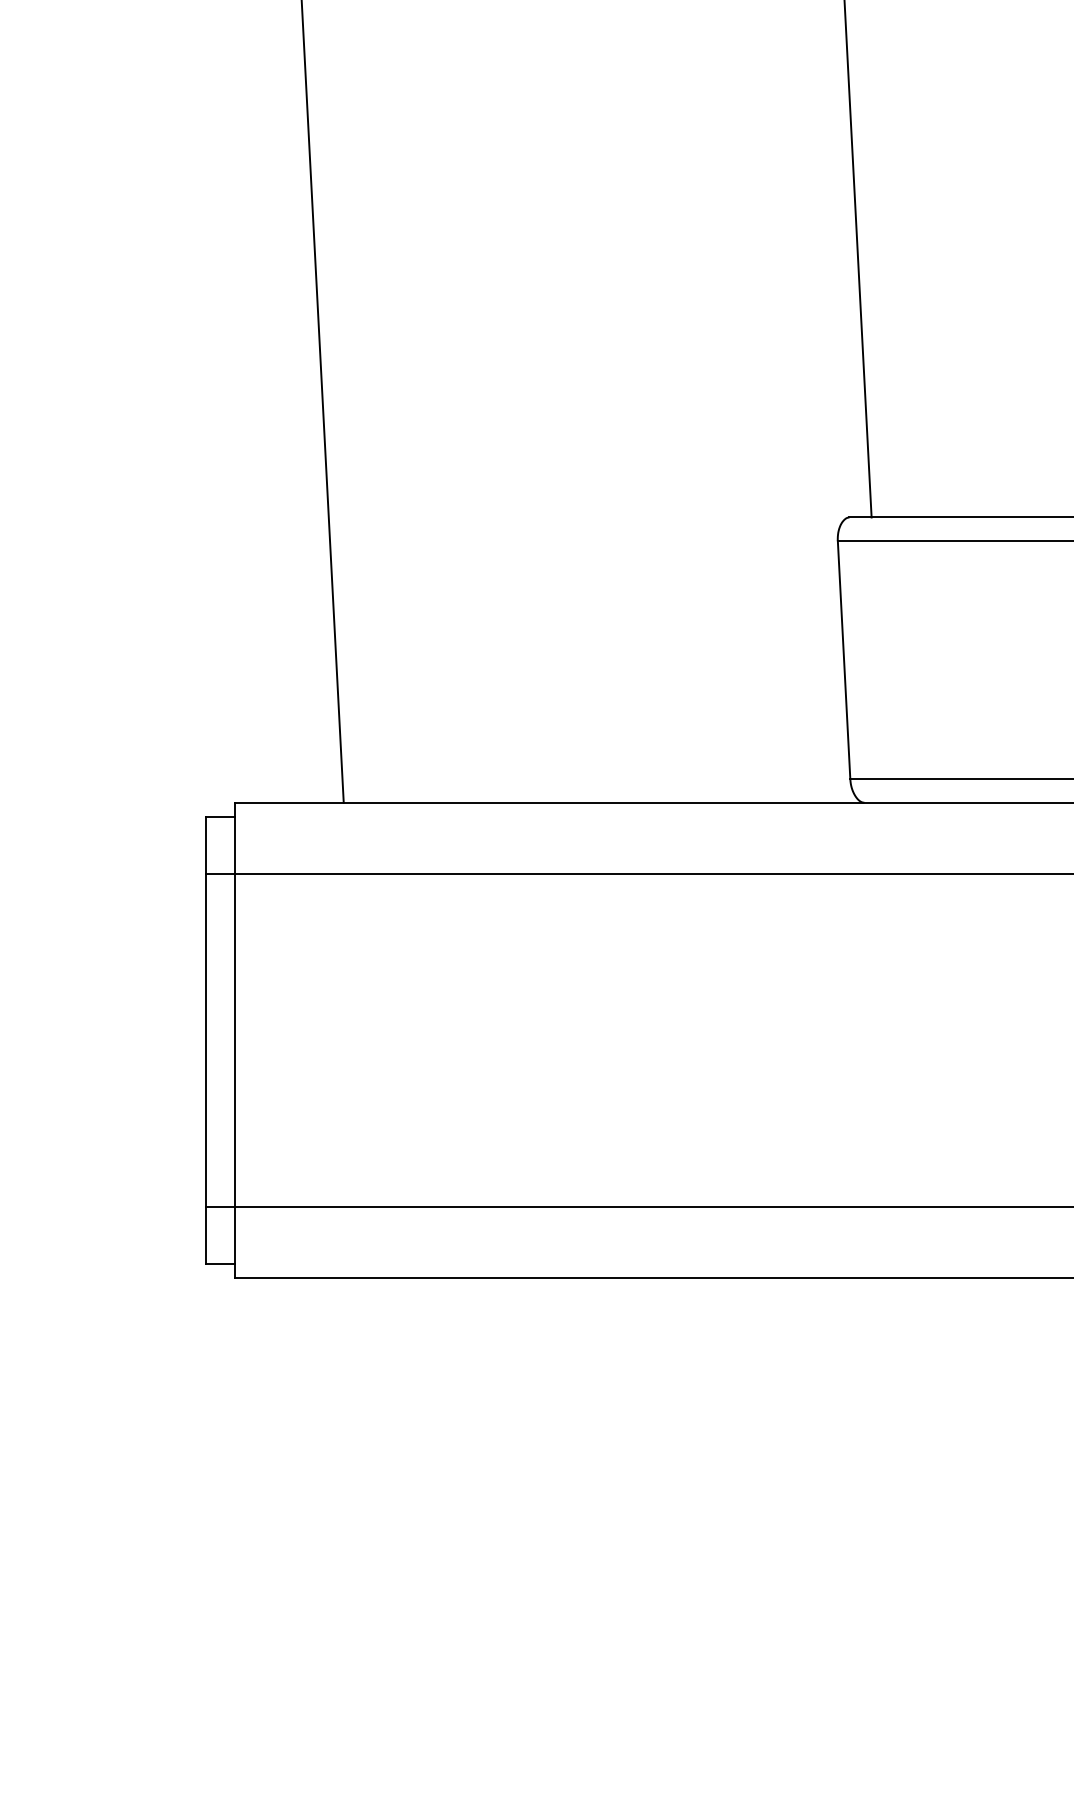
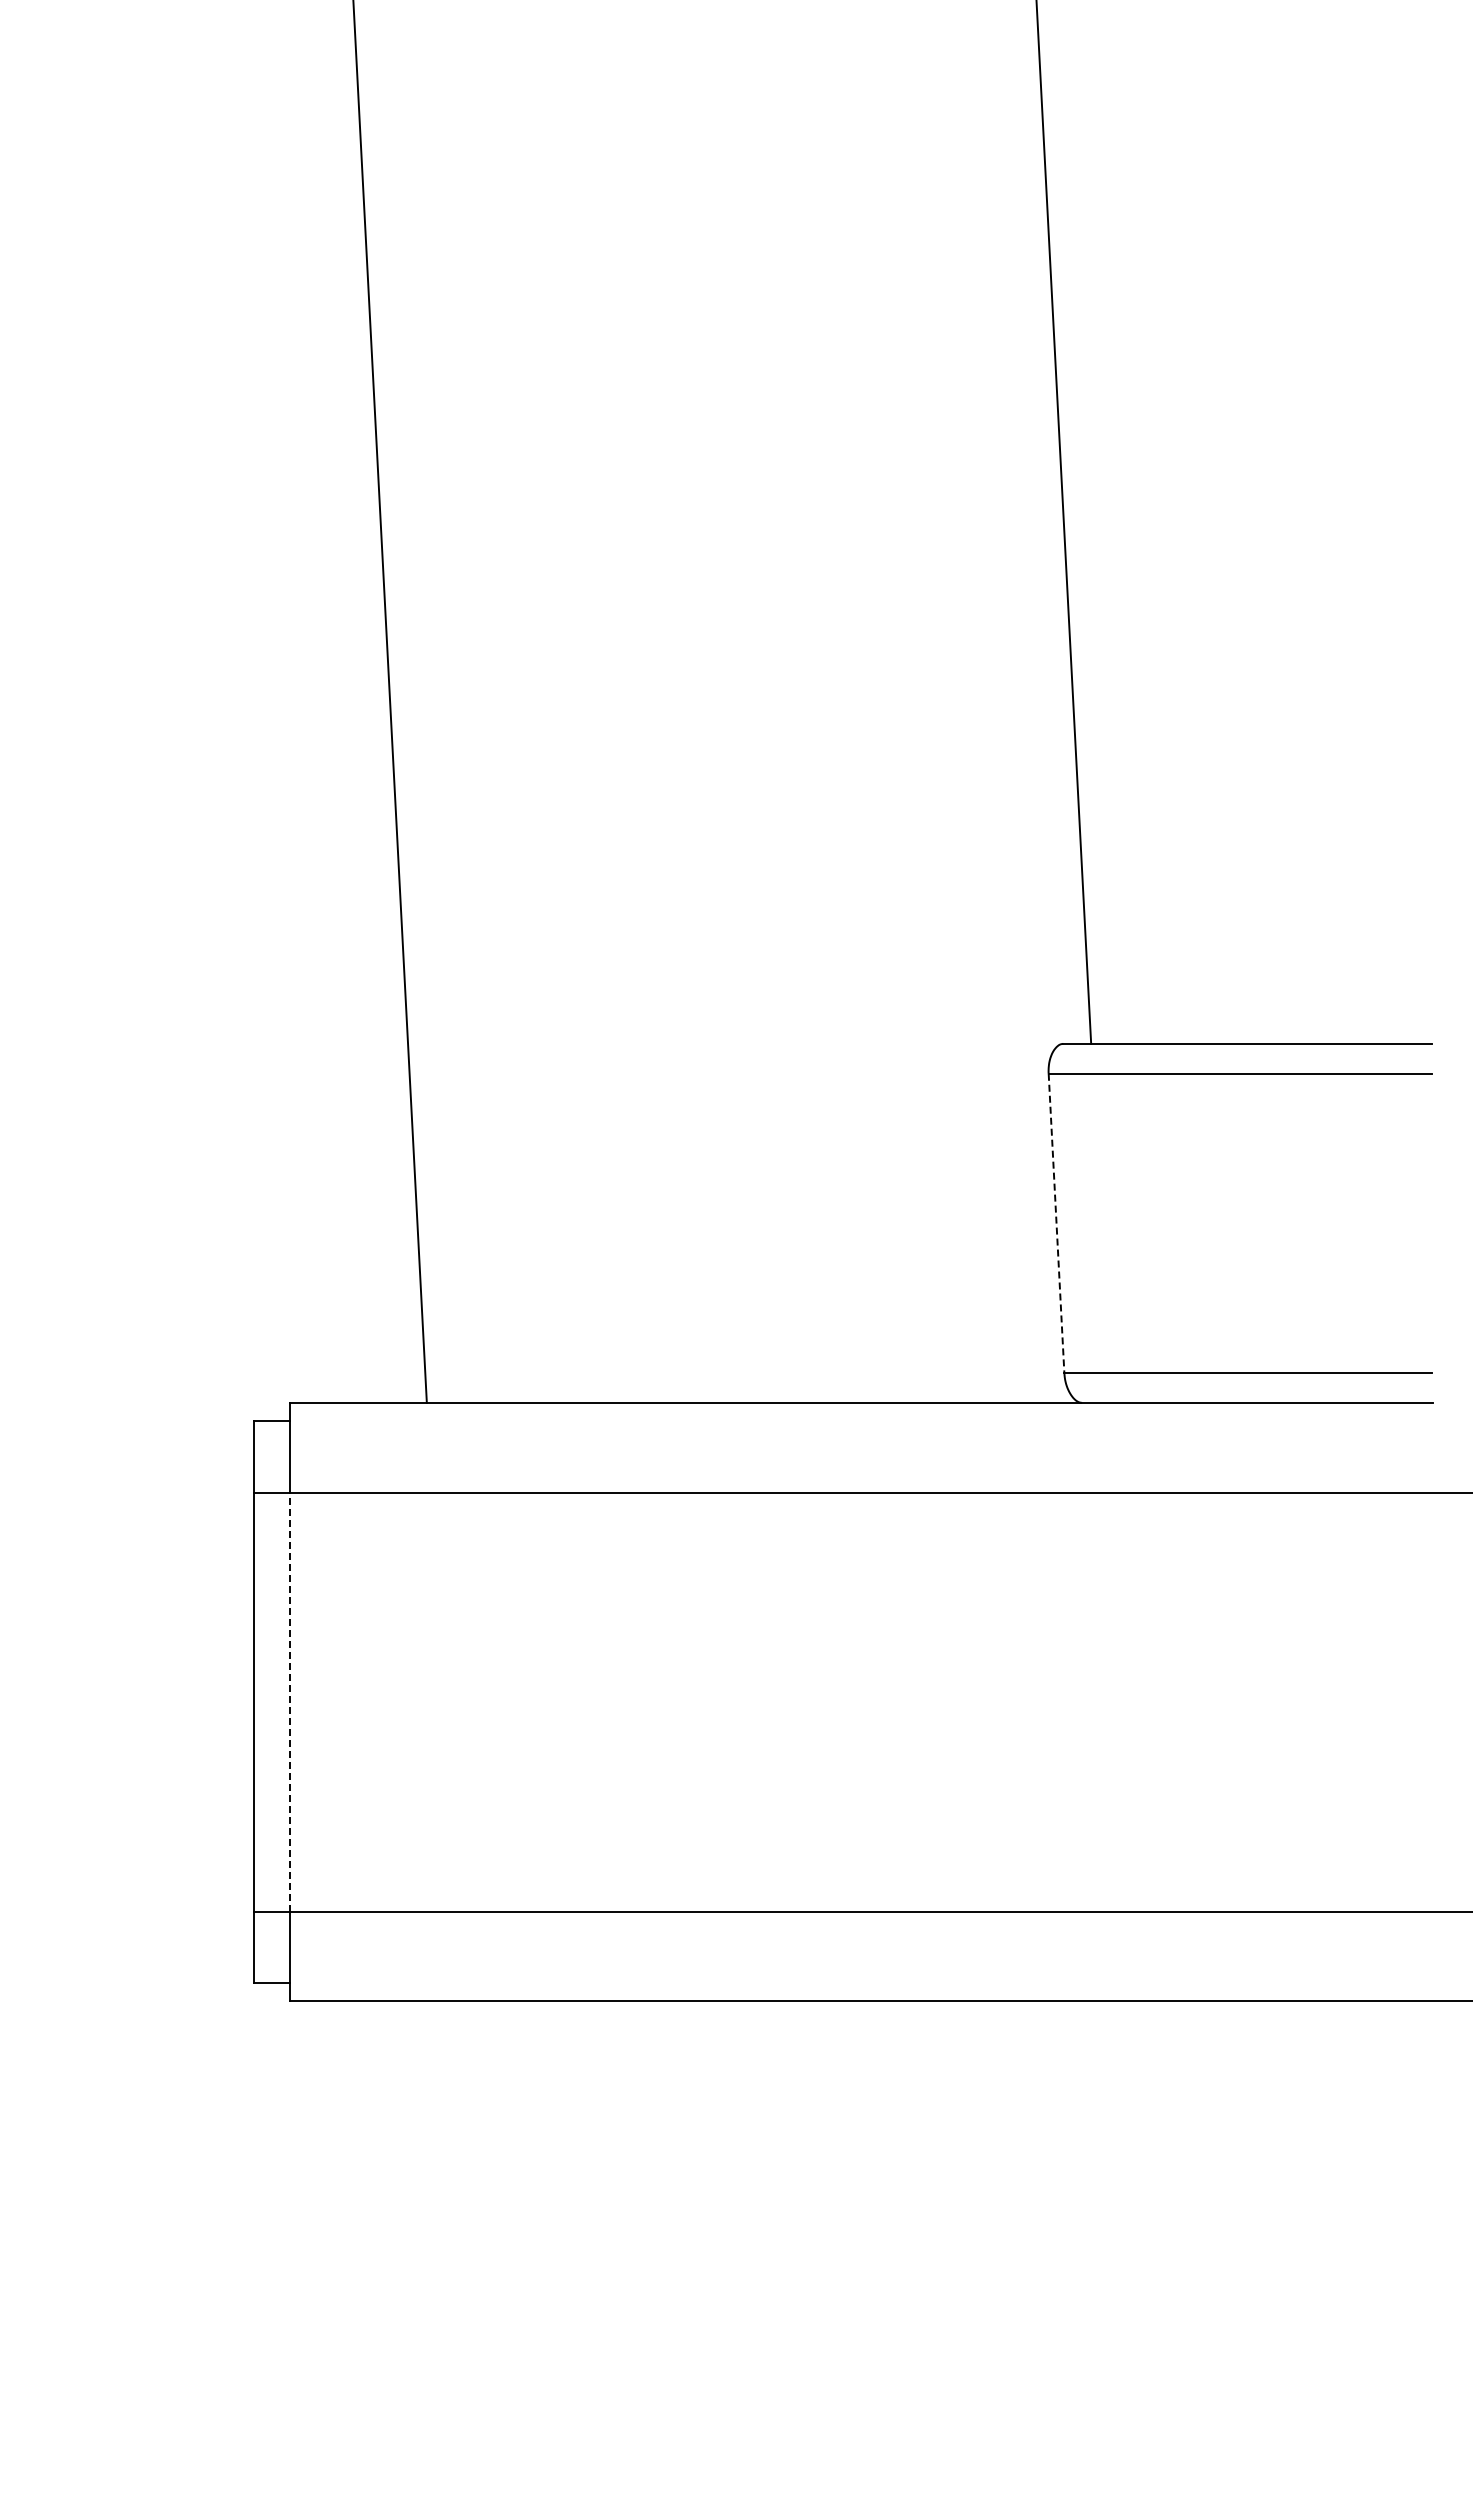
line: (844, 660) -> (1056, 1223), solid -> dashed
line: (234, 1040) -> (289, 1701), solid -> dashed

